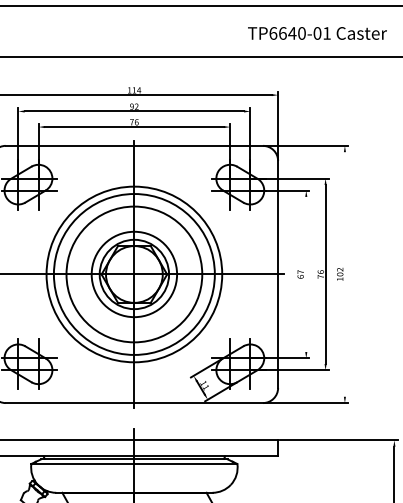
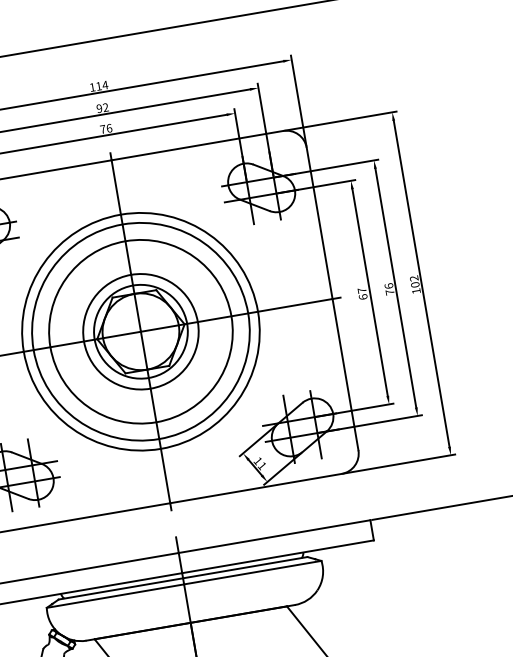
line: (306, 274) -> (370, 292), added
line: (344, 274) -> (421, 283), added

